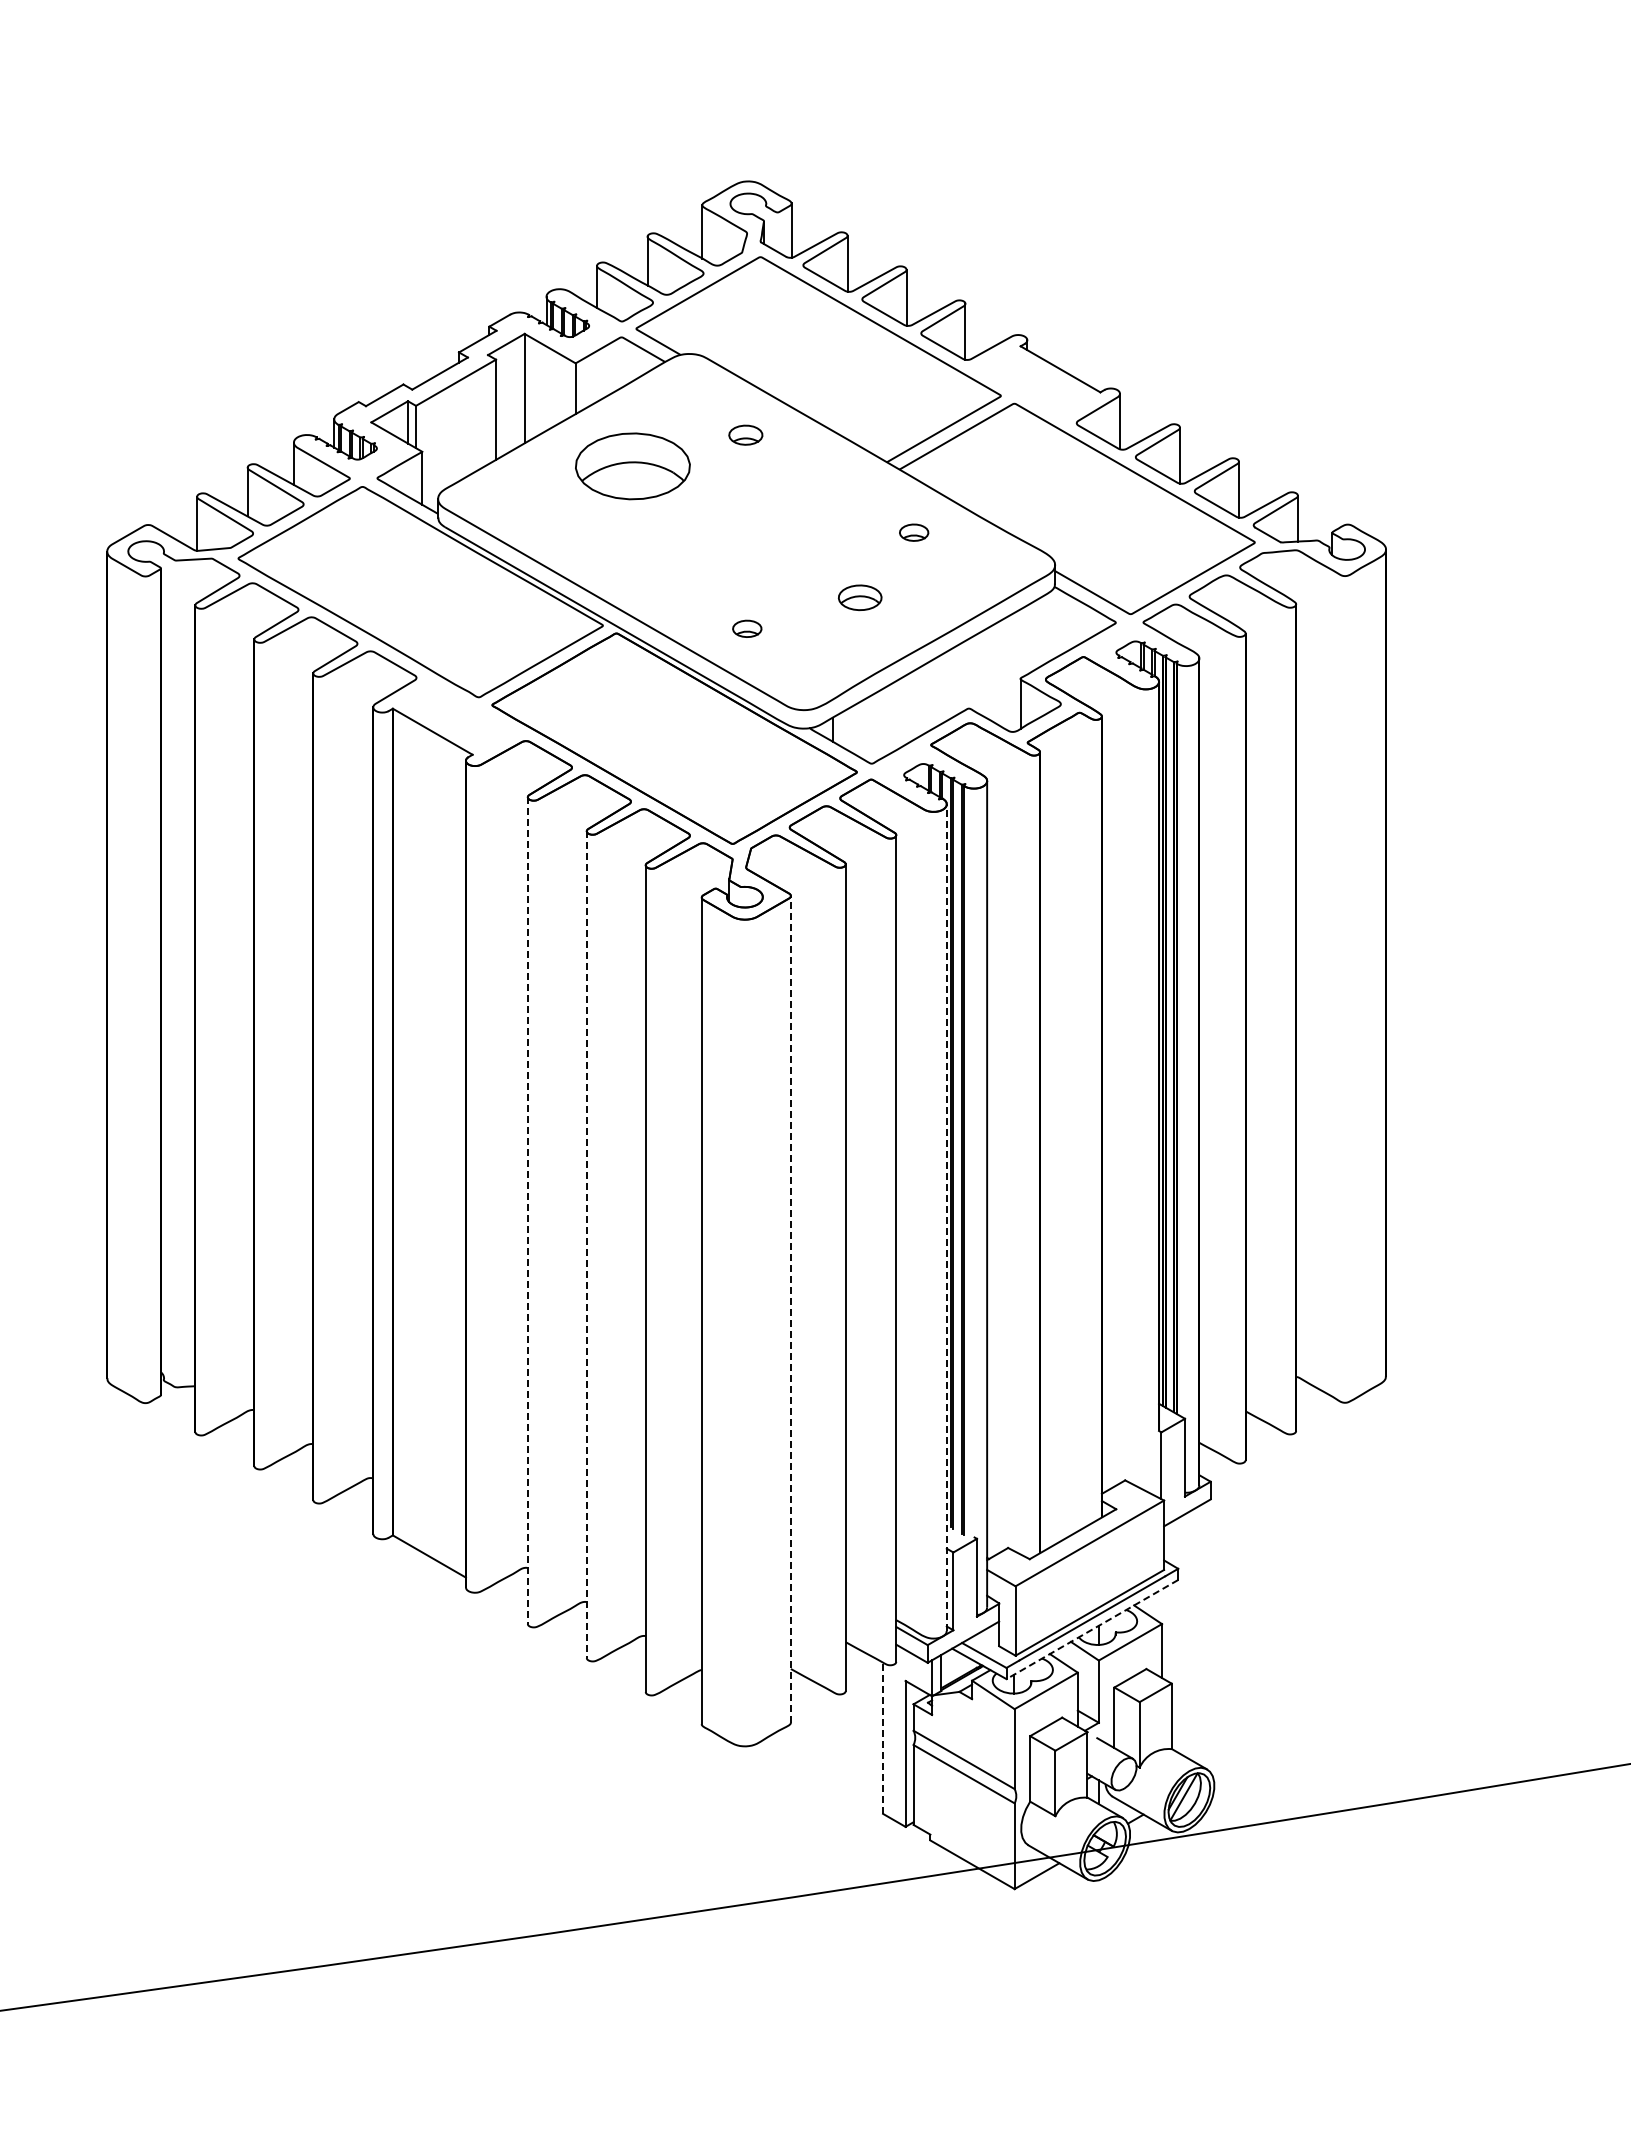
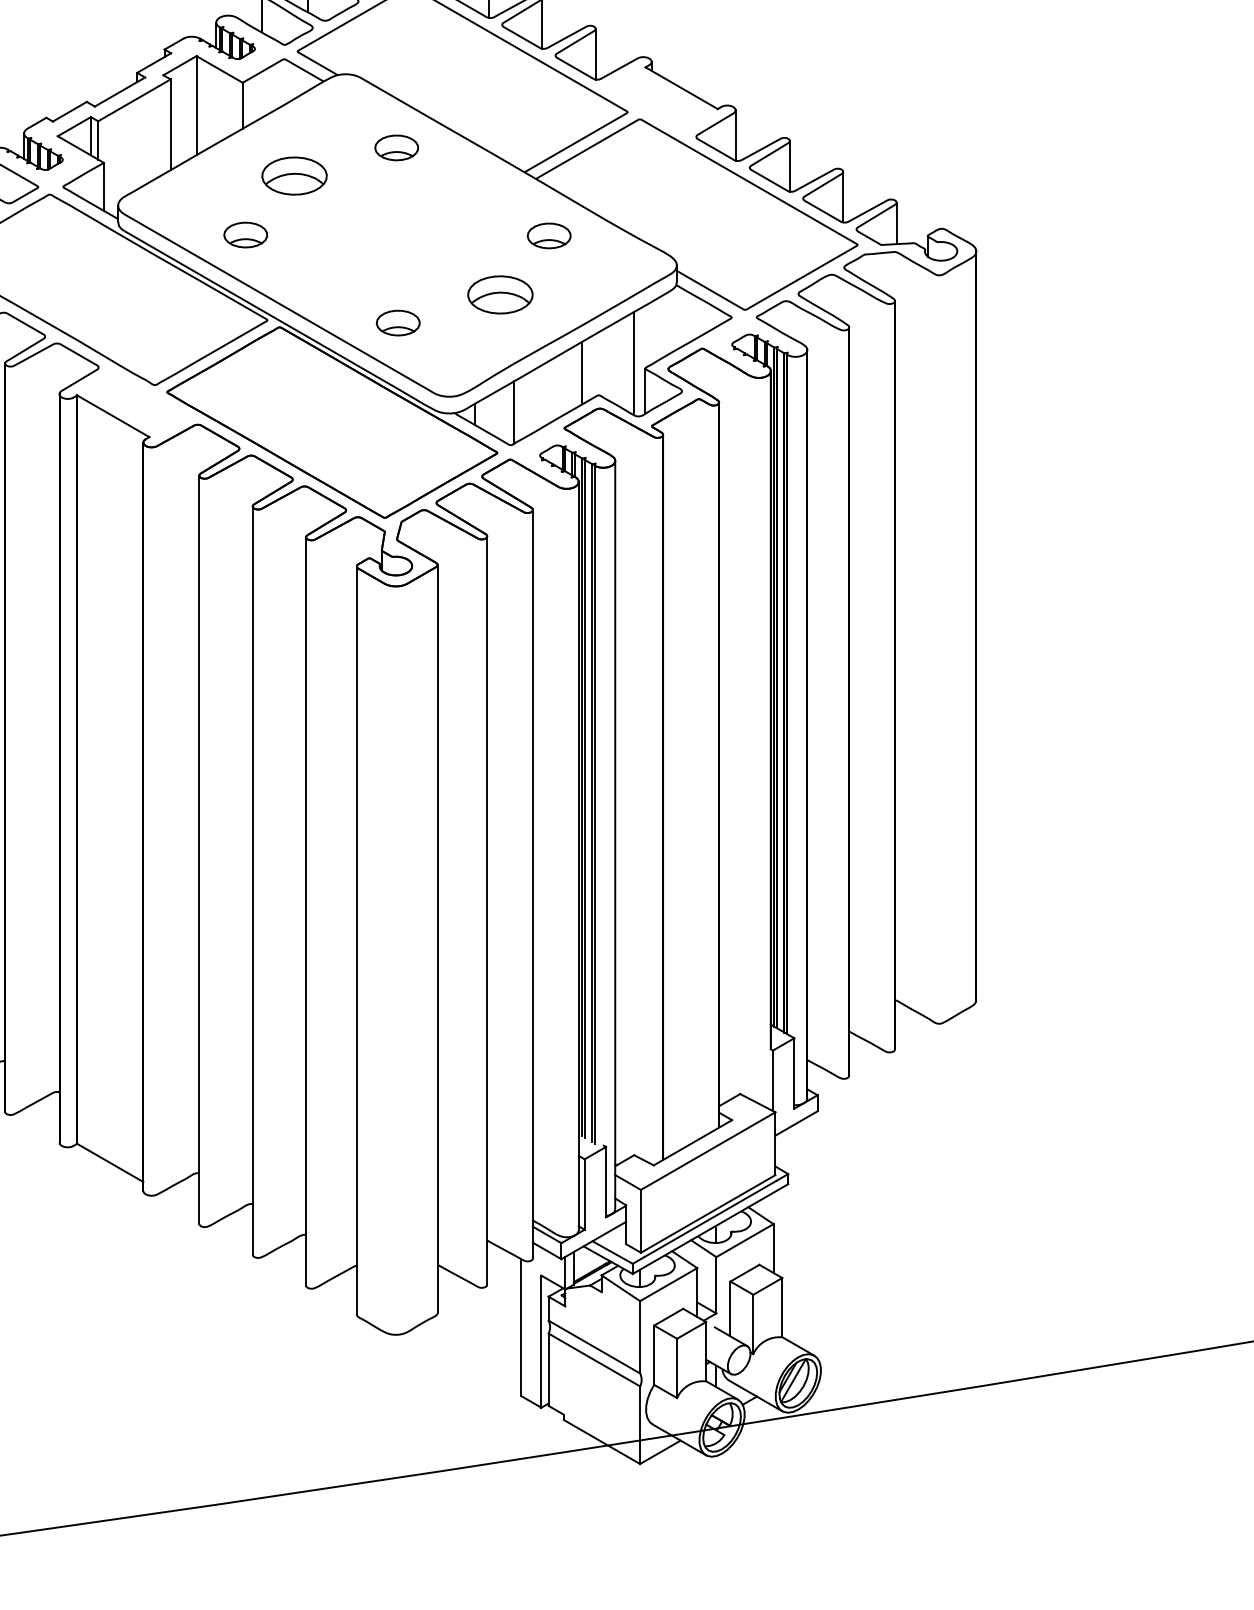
part: (745, 434) -> (396, 147), size x1.43
part: (632, 466) -> (294, 176), size x0.62
part: (578, 531) -> (245, 235), added
part: (913, 532) -> (548, 235), size x1.67
part: (859, 597) -> (499, 294), size x1.67
part: (746, 628) -> (397, 322), size x1.67
line: (1008, 673) -> (634, 363), added
line: (950, 683) -> (582, 372), added
line: (875, 727) -> (514, 412), added
line: (527, 1211) -> (199, 850), dashed -> solid
line: (946, 1217) -> (578, 856), dashed -> solid
line: (586, 1245) -> (252, 881), dashed -> solid
line: (790, 1308) -> (437, 938), dashed -> solid
line: (1091, 1629) -> (709, 1229), dashed -> solid
line: (883, 1738) -> (521, 1327), dashed -> solid

